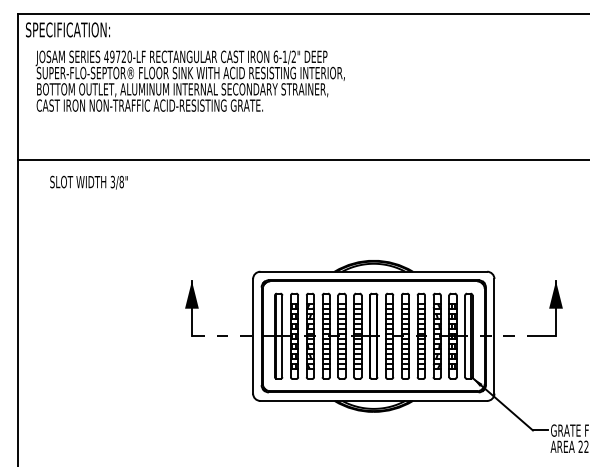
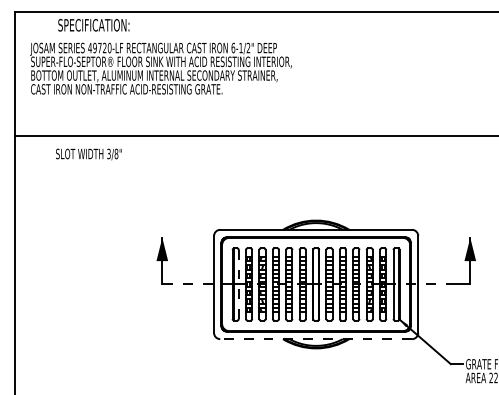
text: (67, 29) -> (93, 24), moved
text: (88, 182) -> (88, 154), moved
line: (282, 336) -> (238, 284), solid -> dashed
line: (373, 400) -> (315, 338), solid -> dashed

